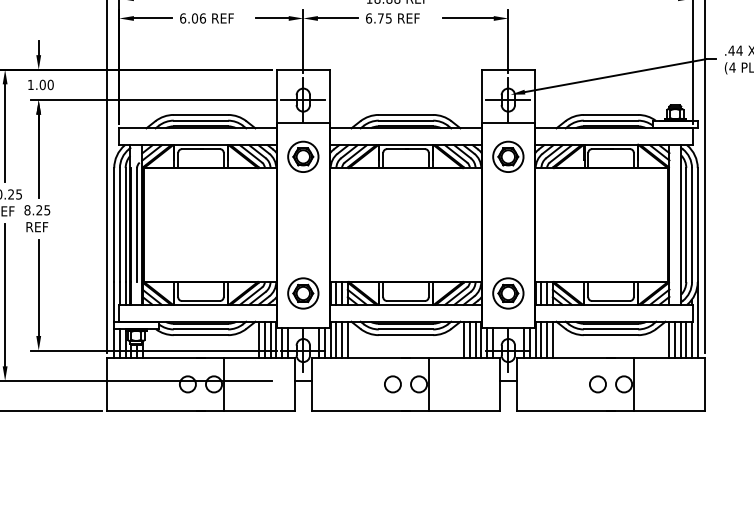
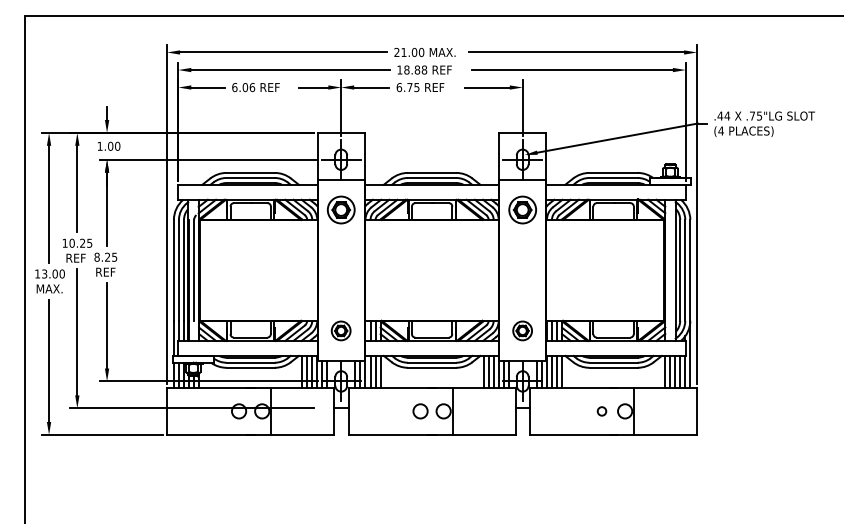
part: (302, 293) -> (340, 330), size x0.7
part: (508, 293) -> (522, 330), size x0.7
circle: (597, 384) -> (601, 411), size x0.6

